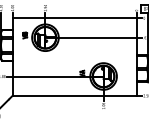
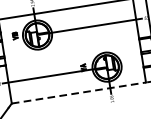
line: (74, 95) -> (78, 92), solid -> dashed

